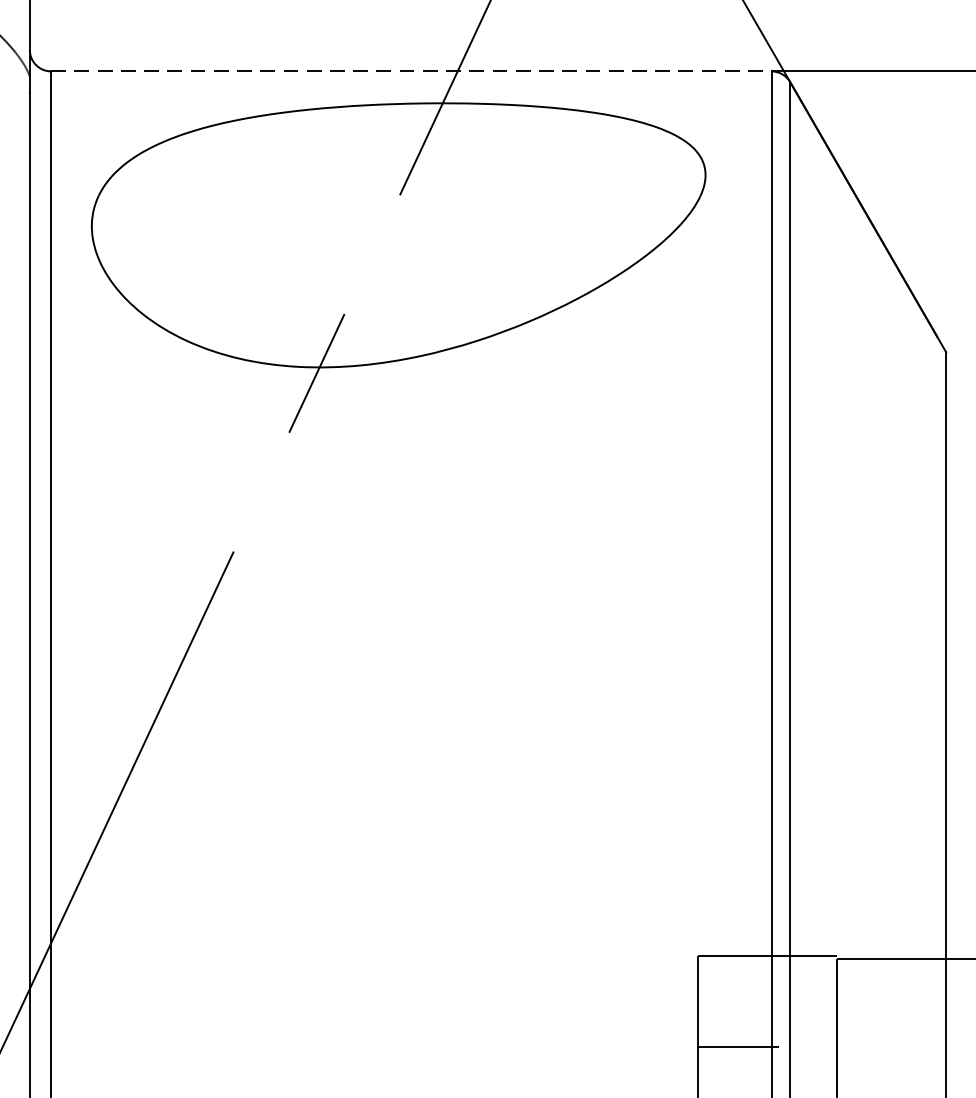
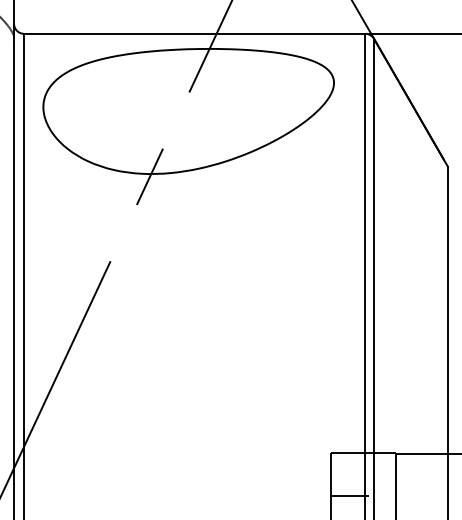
line: (410, 70) -> (194, 33), dashed -> solid

